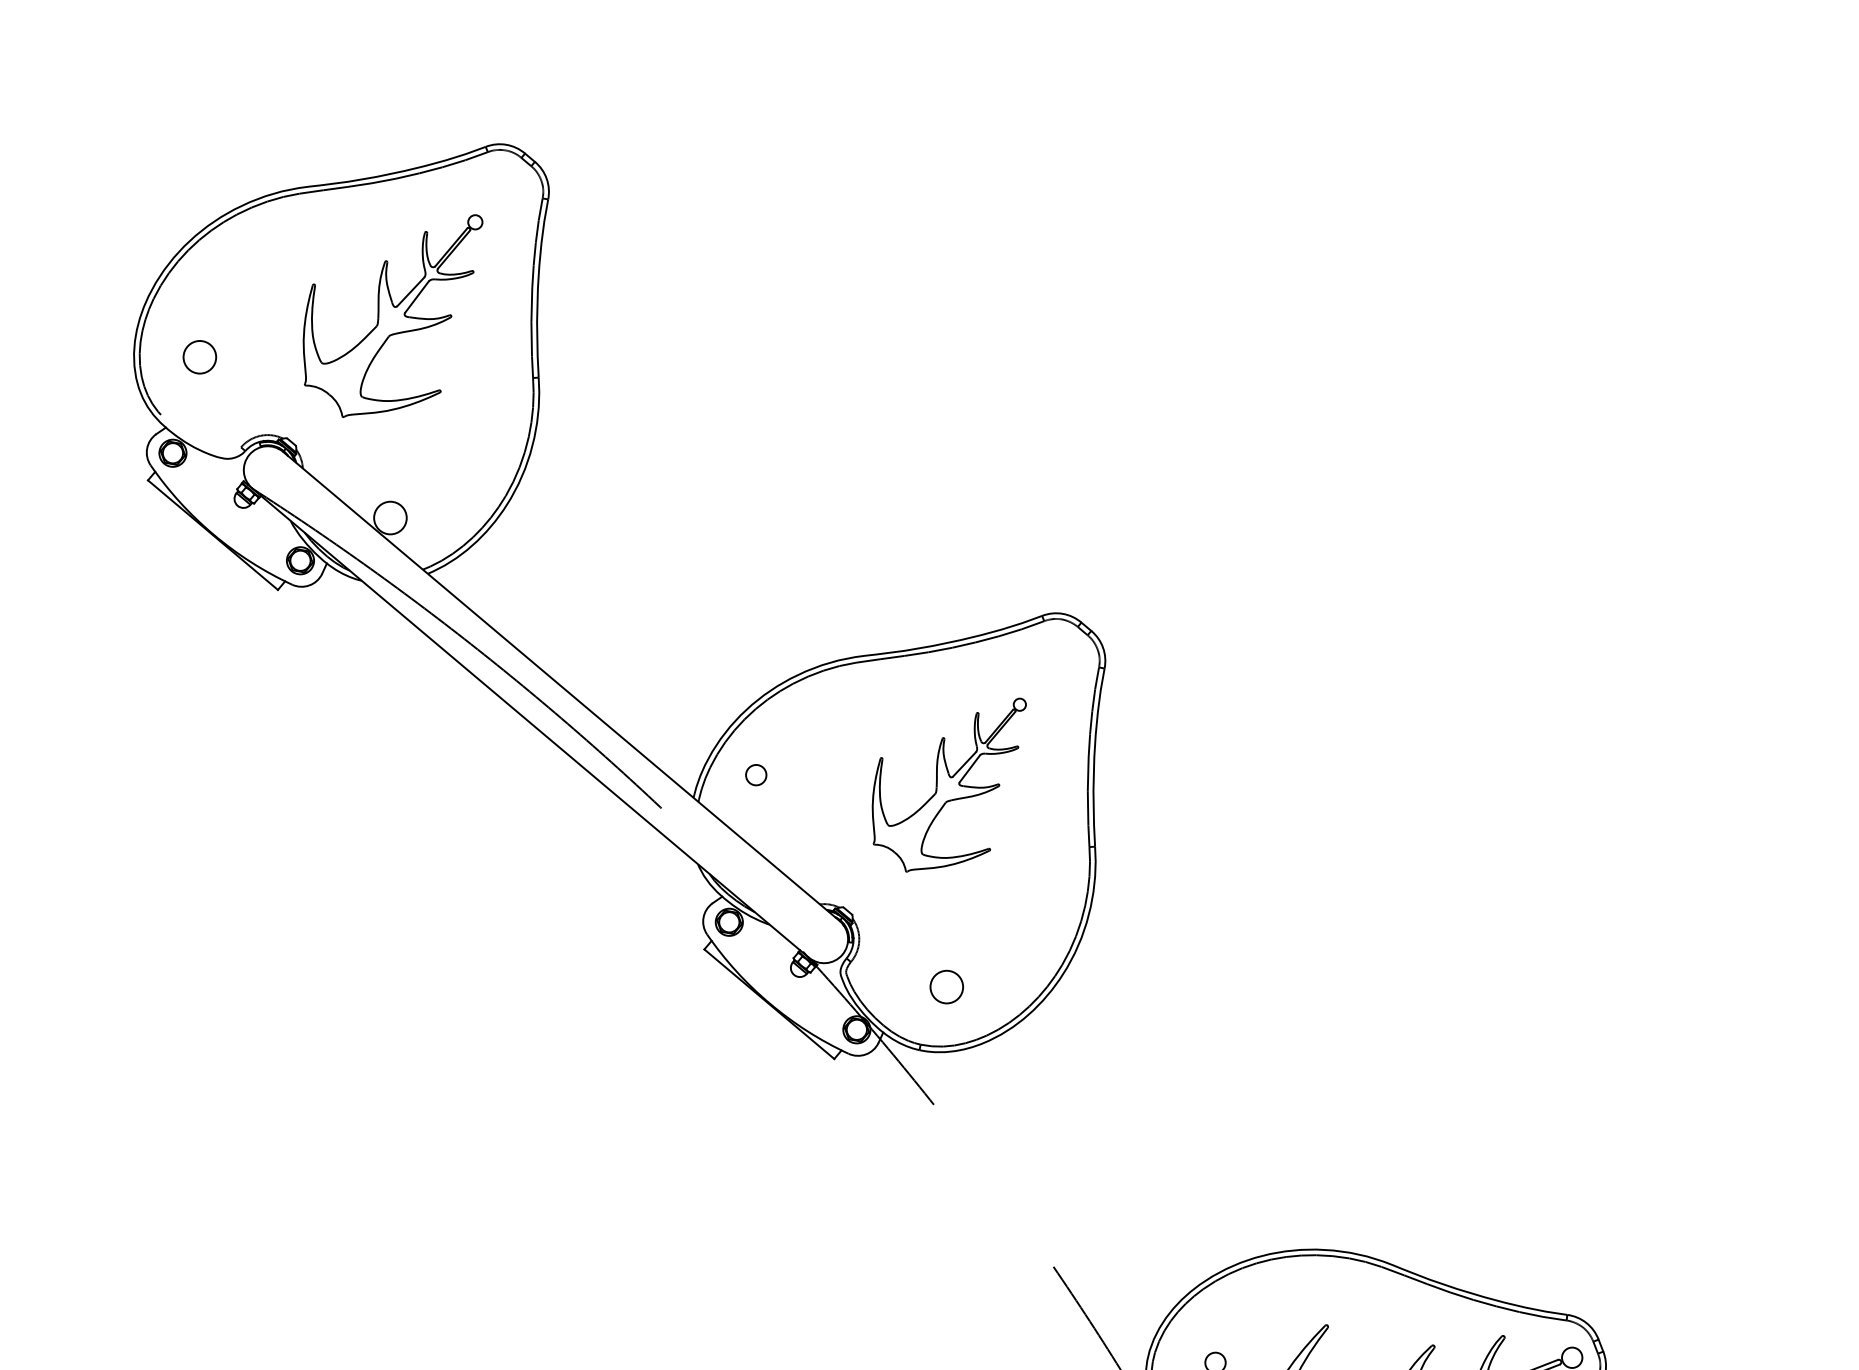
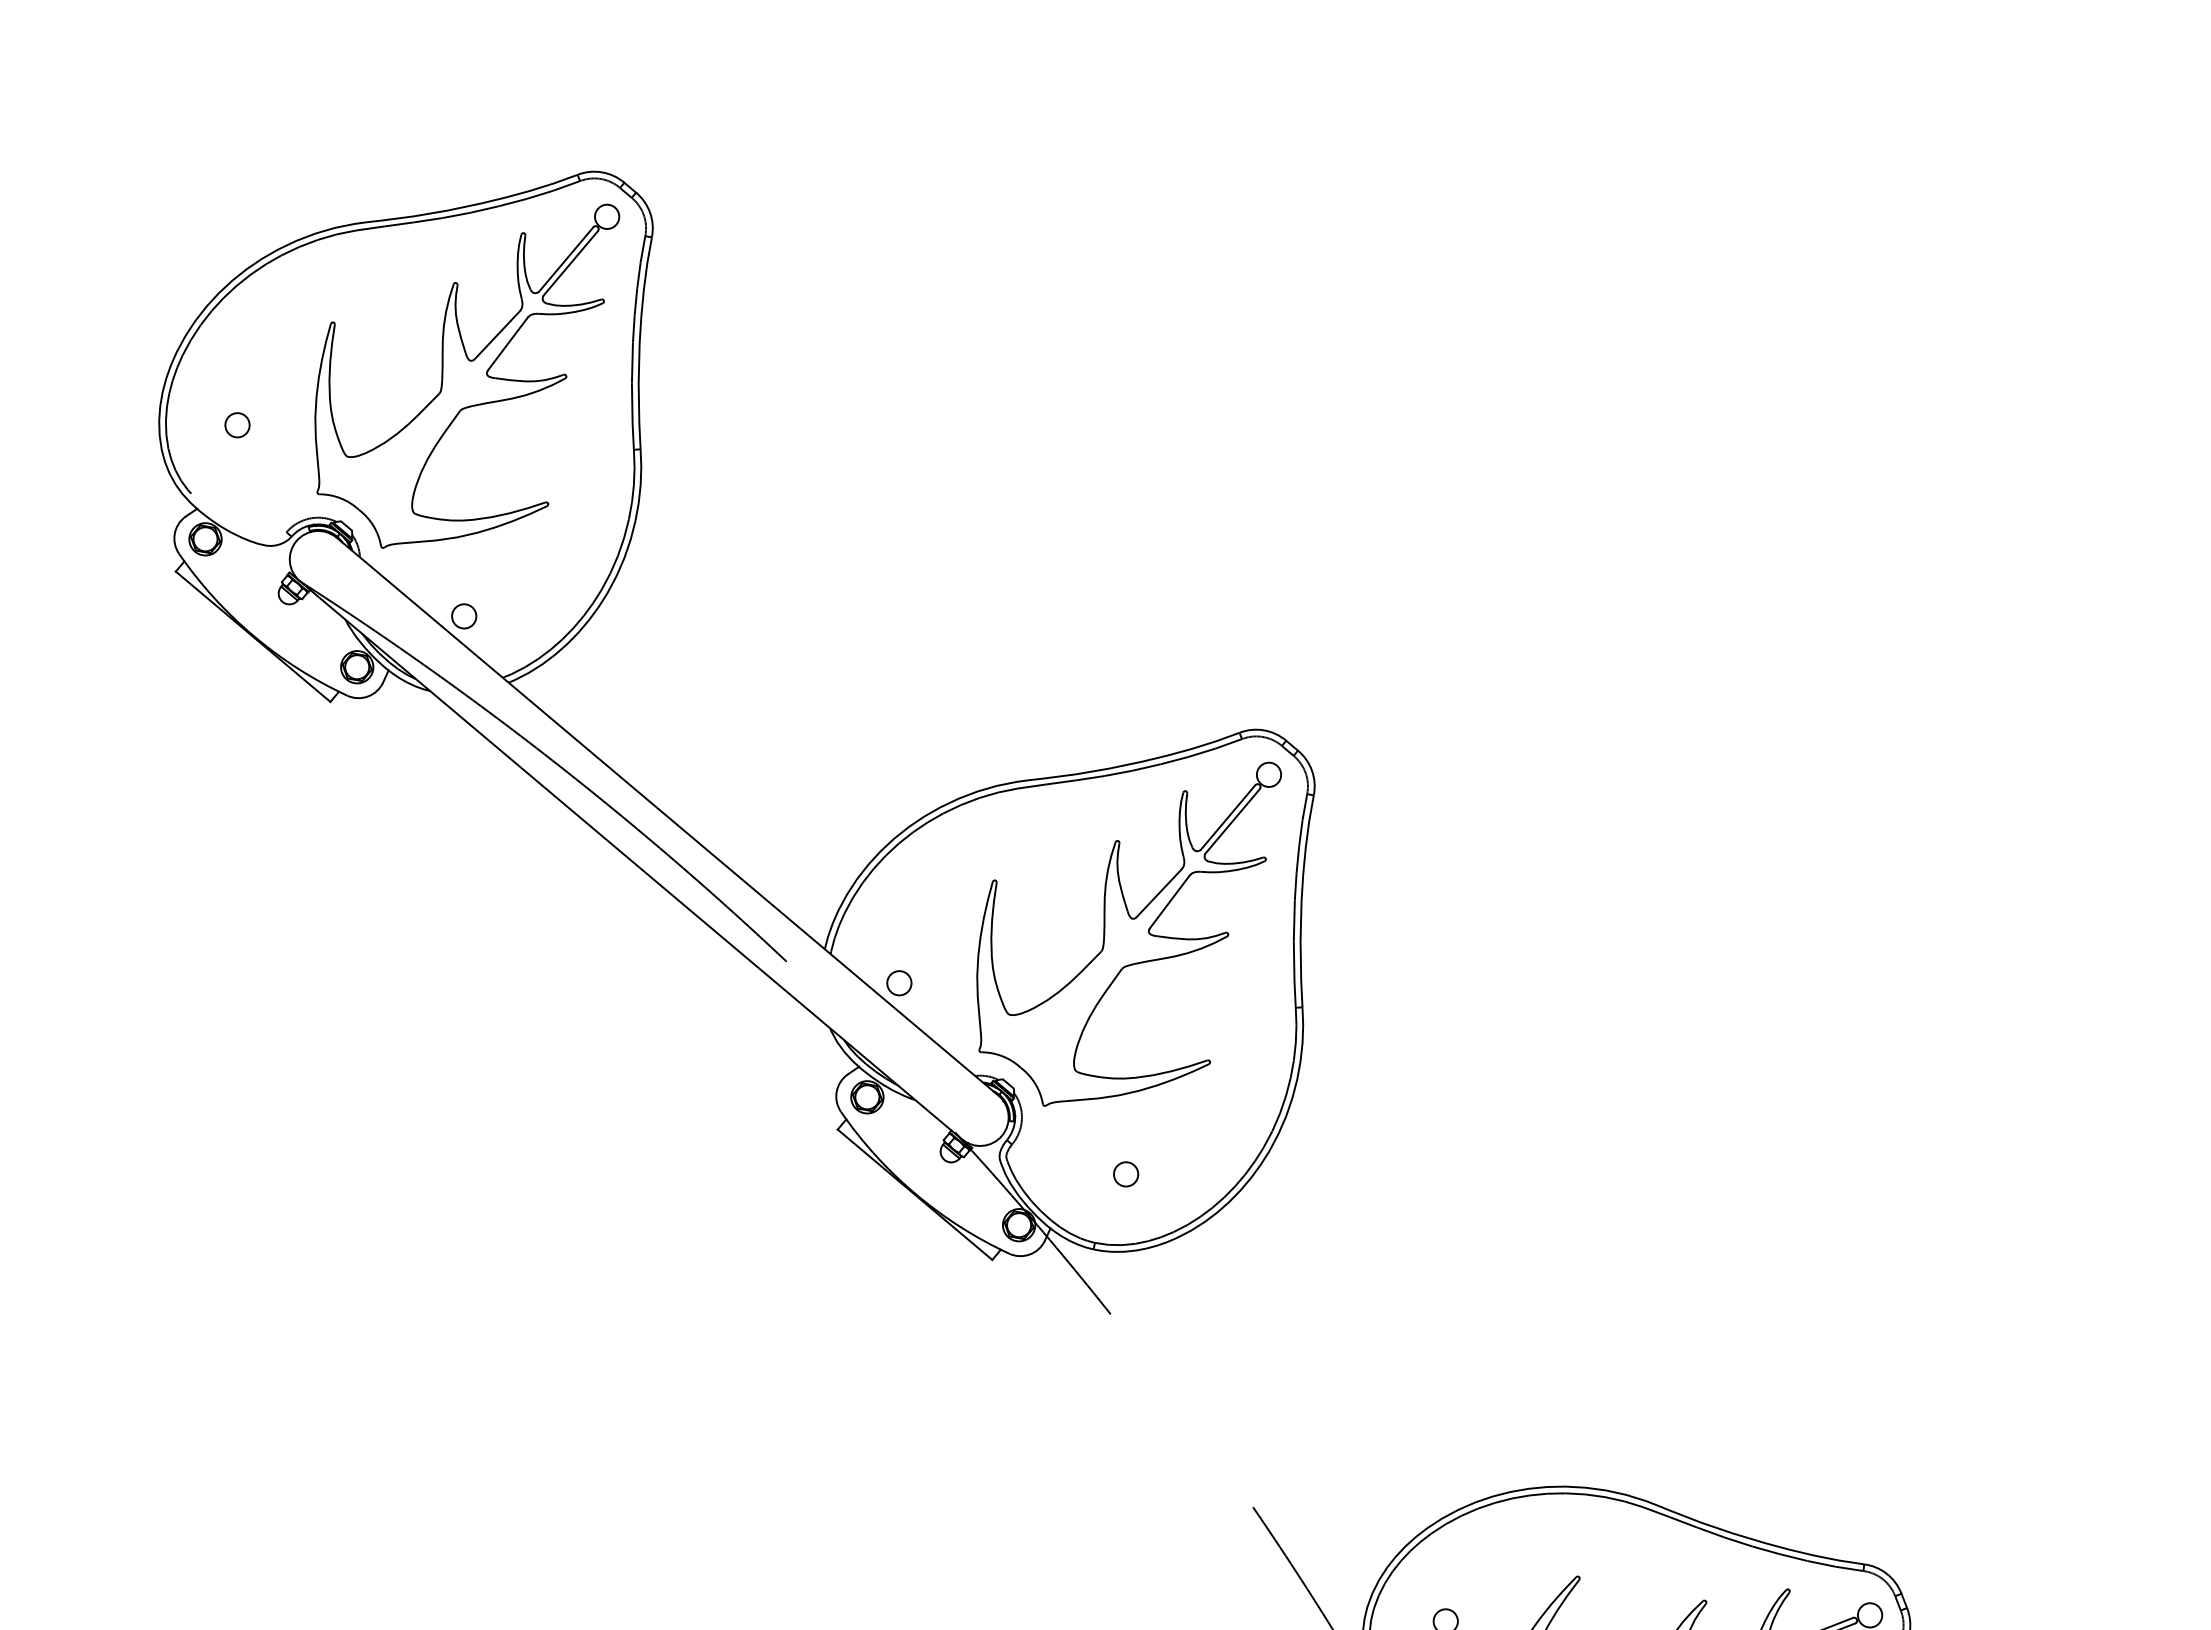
part: (393, 315) -> (467, 375), size x1.43
circle: (199, 357) -> (237, 425), size x0.62
circle: (390, 518) -> (464, 616), size x0.62
circle: (756, 775) -> (899, 983), moved
part: (948, 784) -> (1128, 933), size x1.67
circle: (946, 987) -> (1125, 1174), size x0.62

